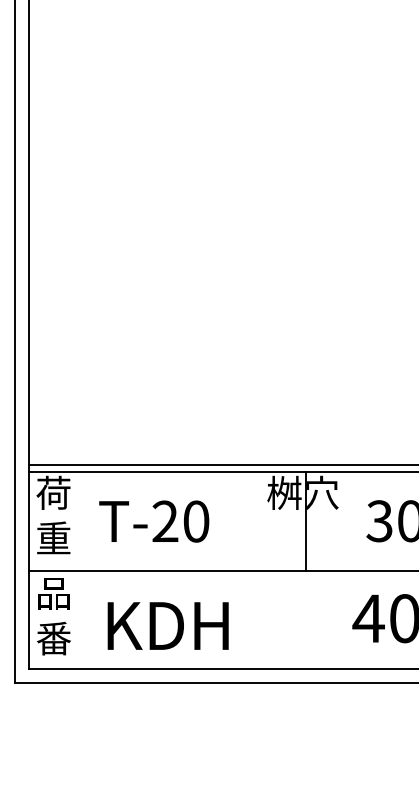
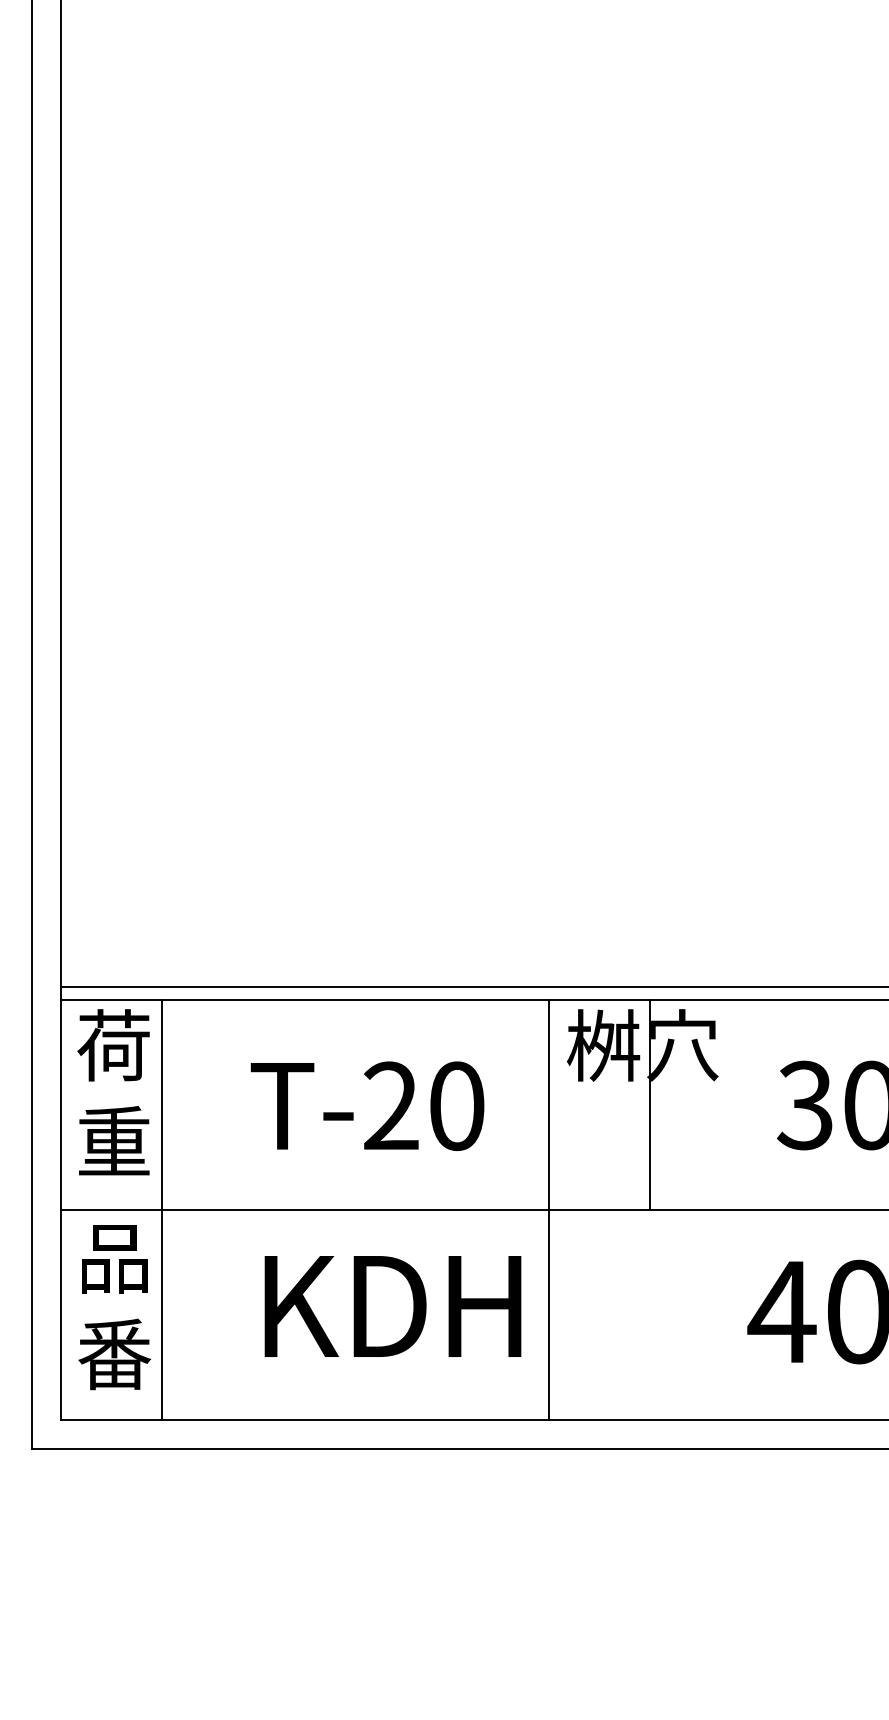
text: (154, 521) -> (368, 1106), moved
line: (76, 570) -> (162, 1209), added
line: (258, 570) -> (548, 1209), added
text: (167, 625) -> (391, 1305), moved

